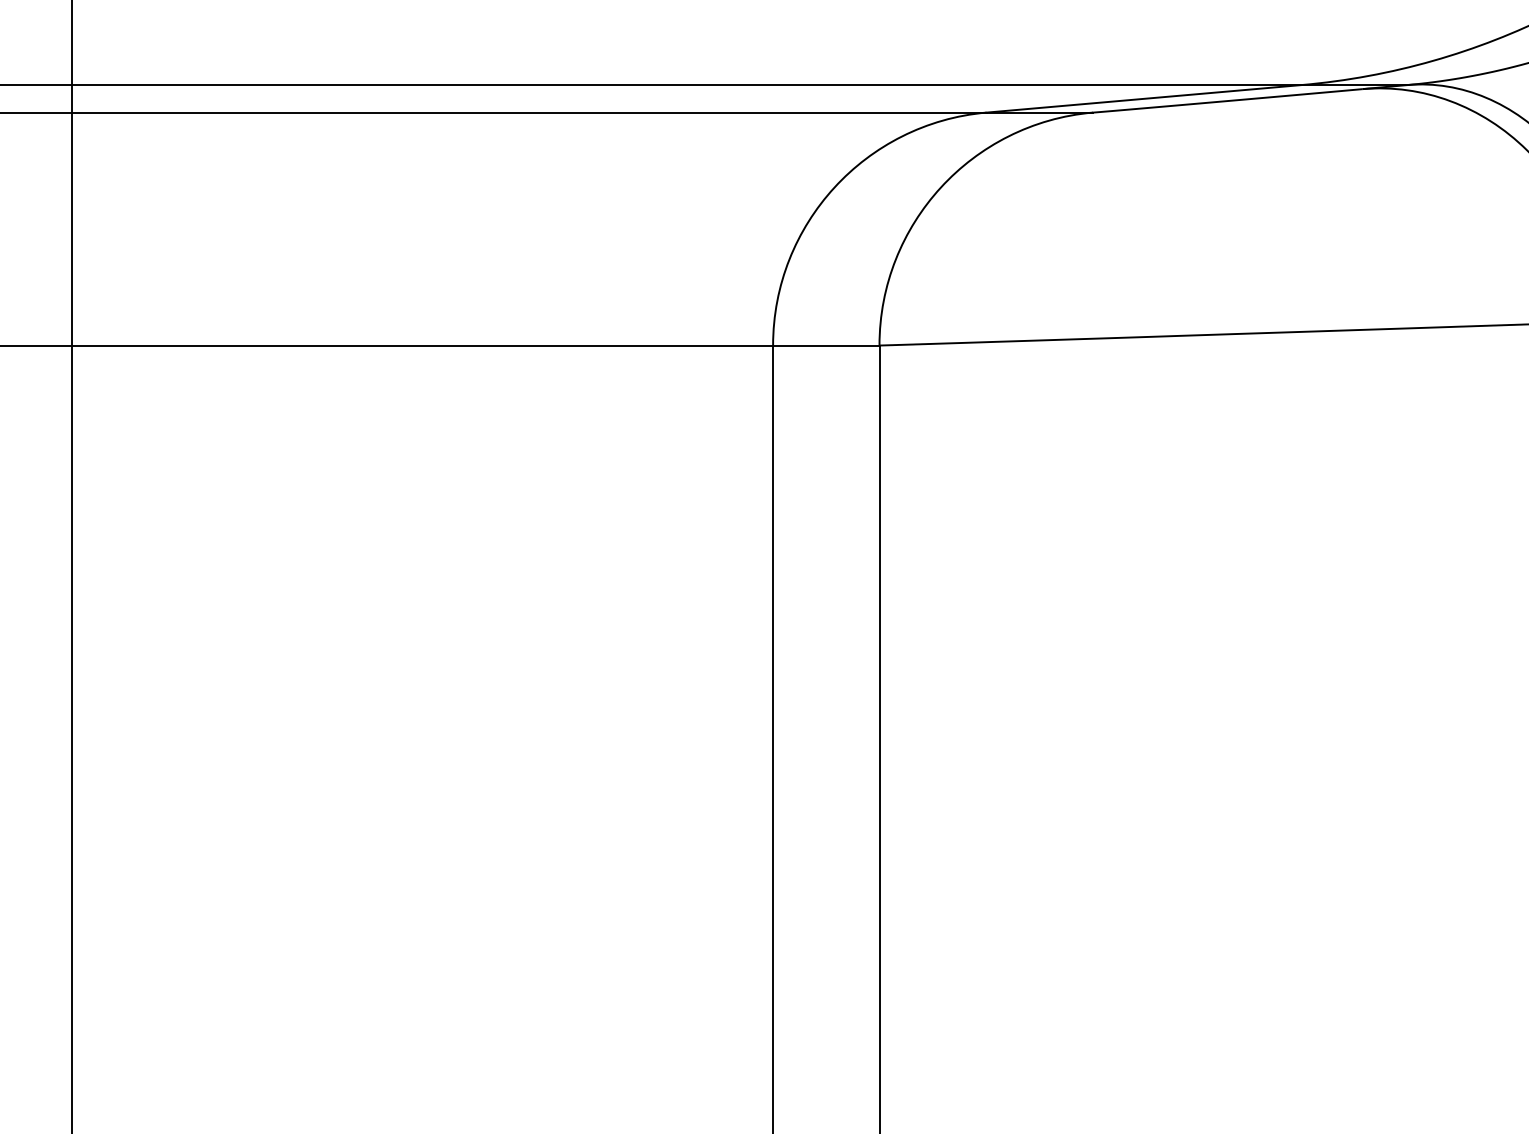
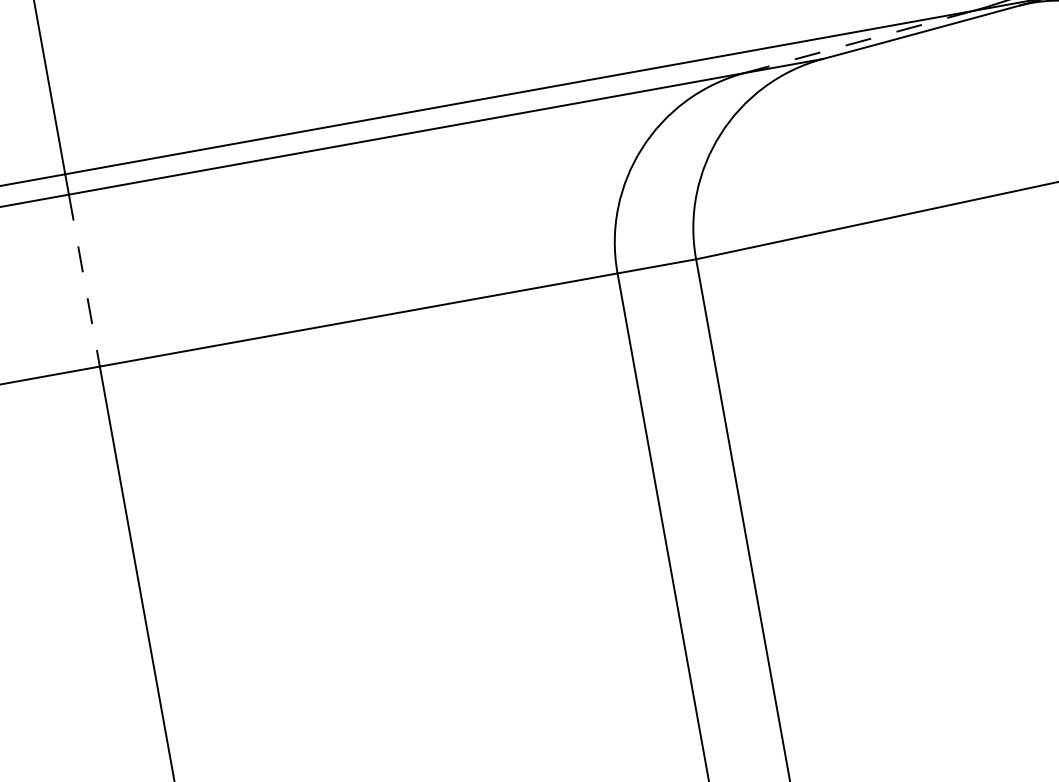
line: (1144, 98) -> (858, 41), solid -> dashed
line: (71, 229) -> (84, 280), solid -> dashed

